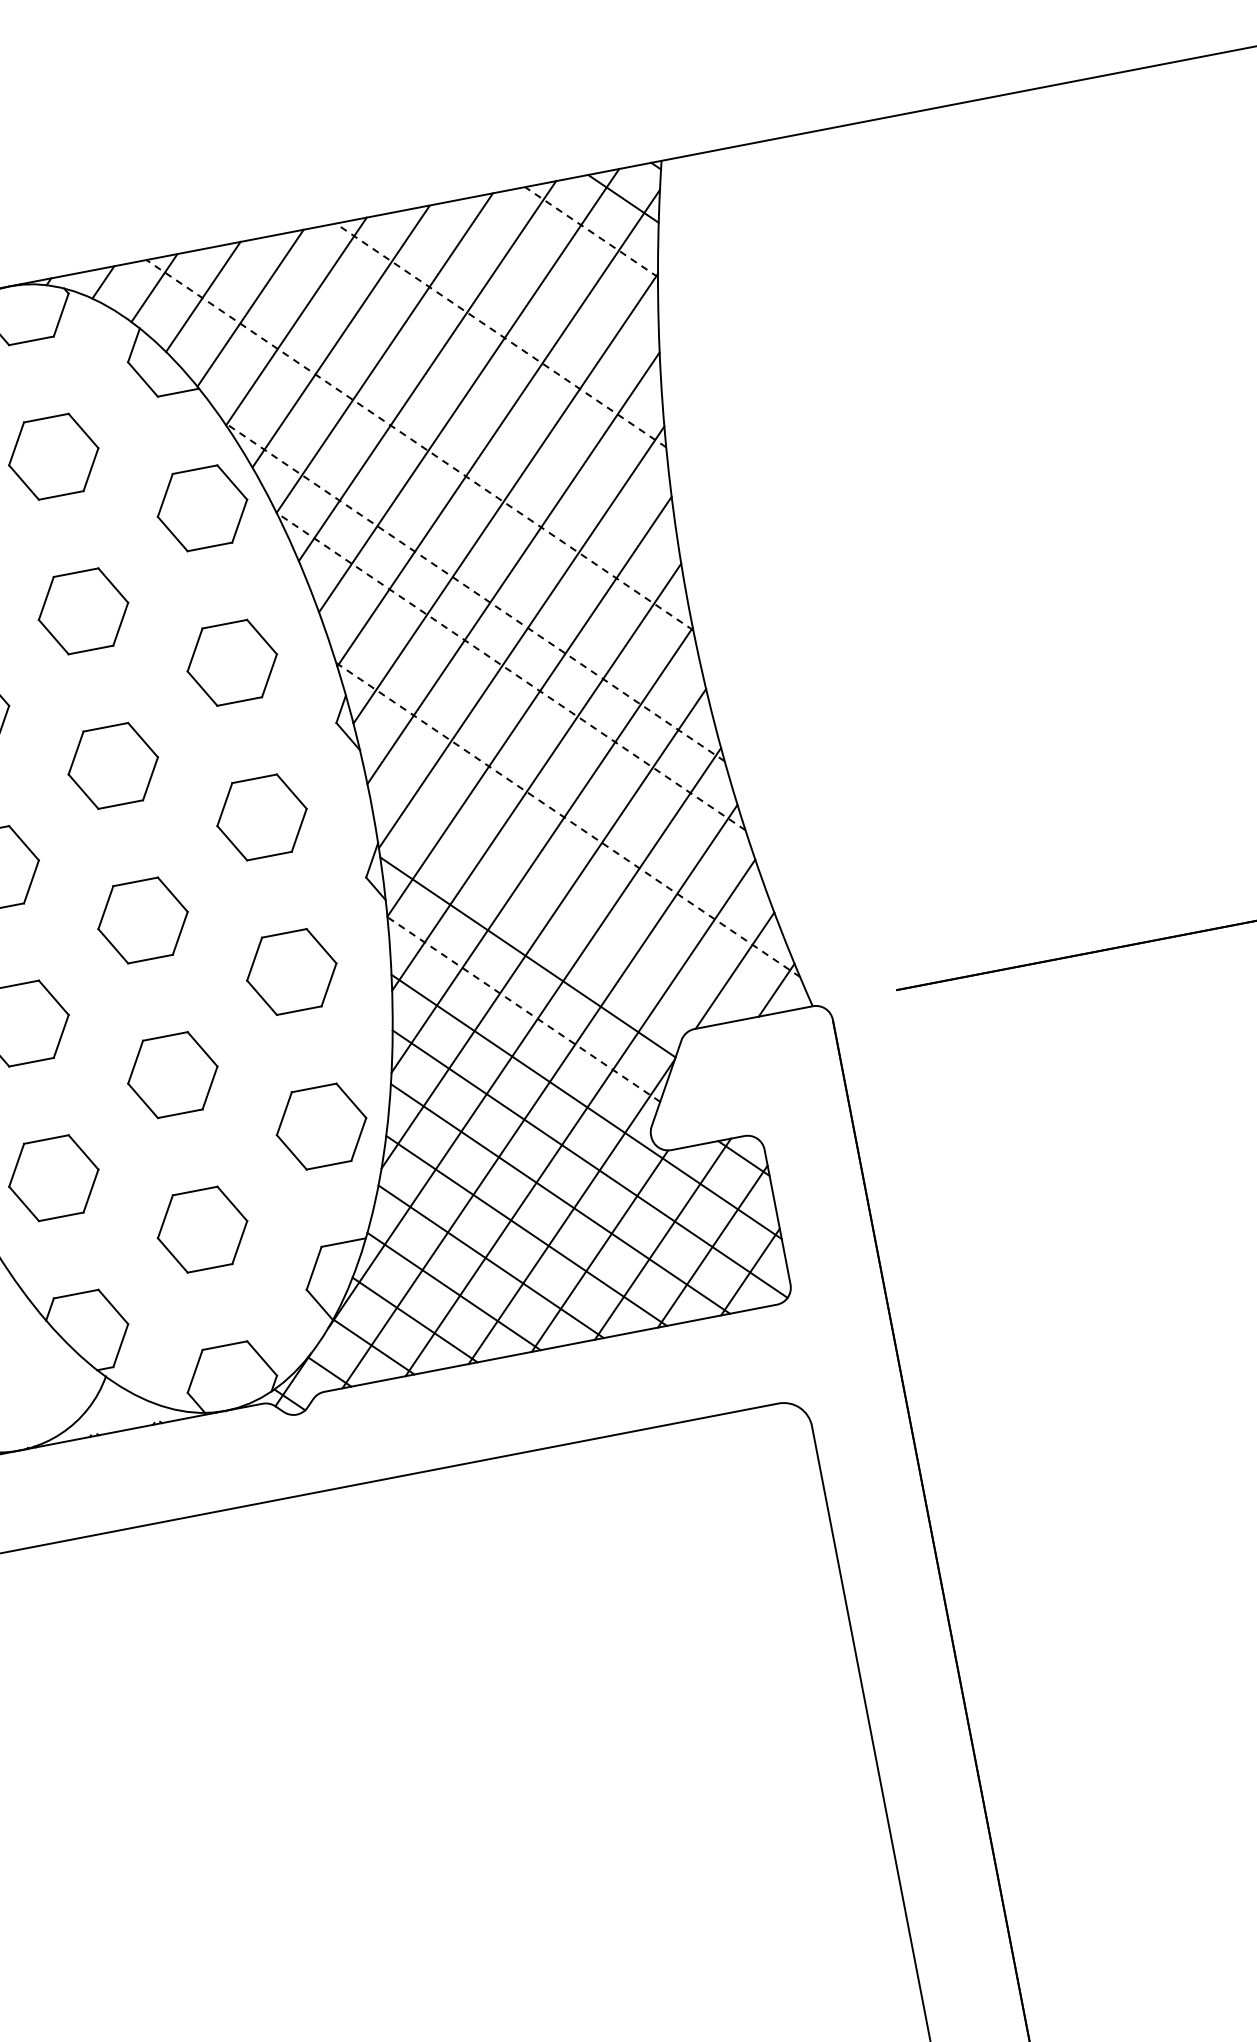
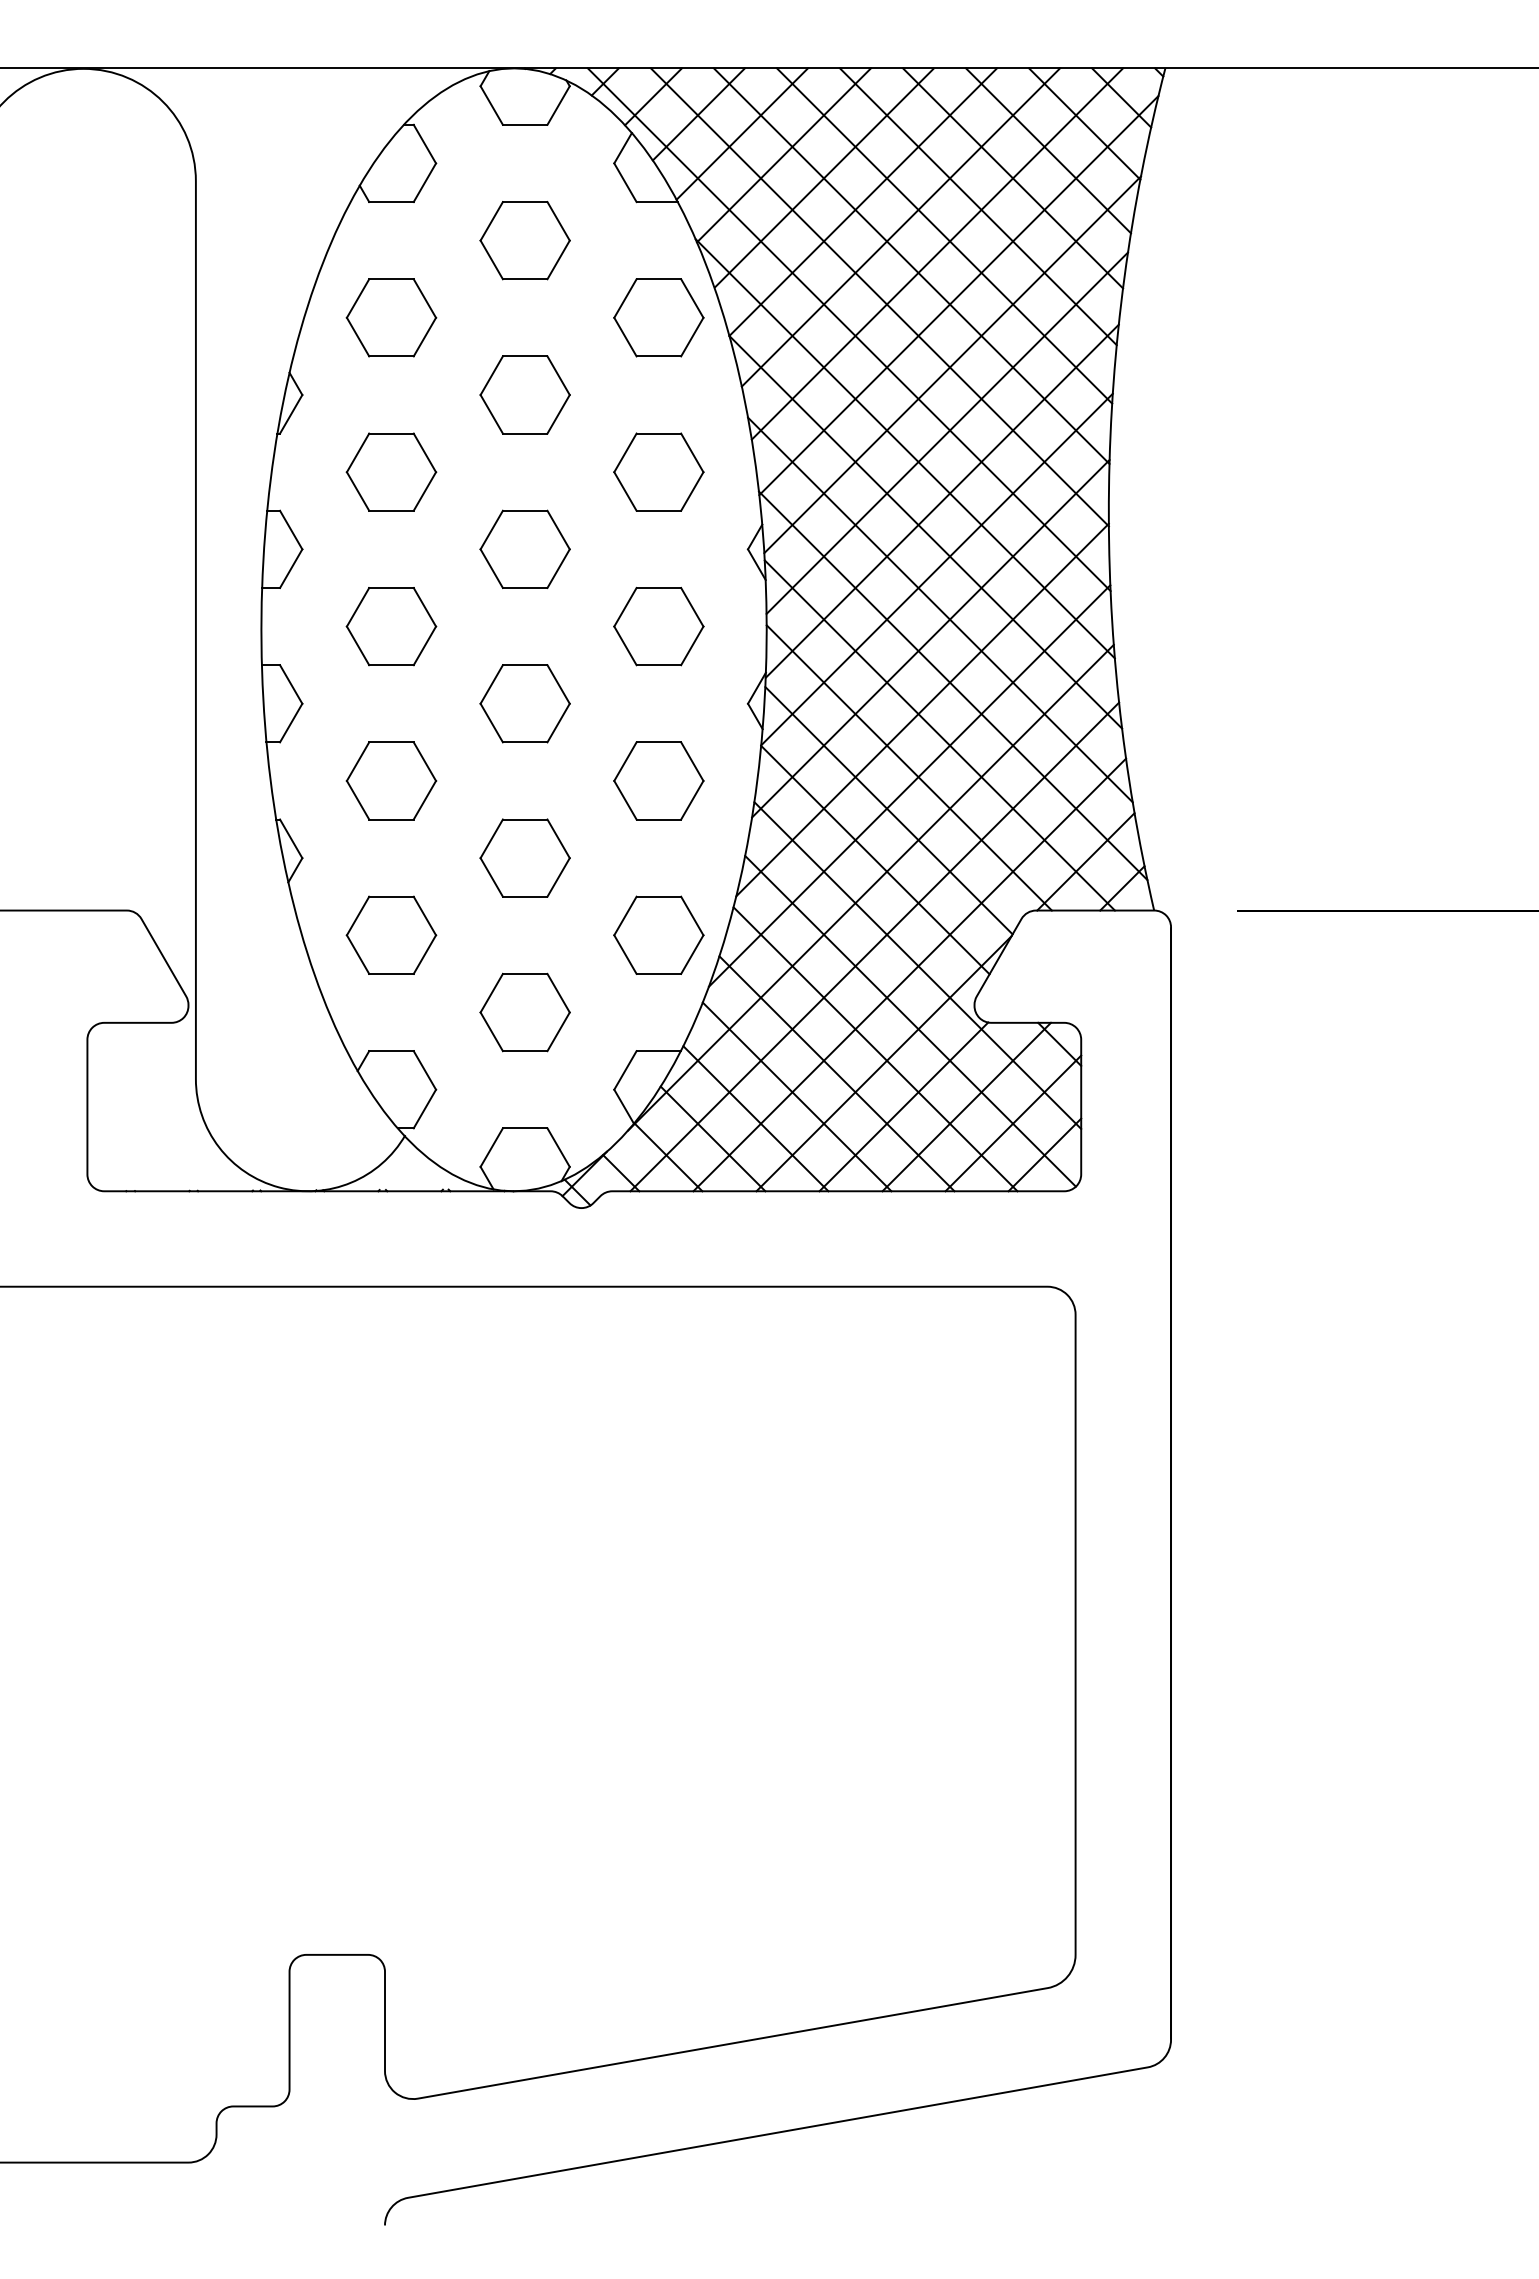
line: (591, 232) -> (1084, 124), dashed -> solid
line: (560, 265) -> (1048, 150), added
line: (530, 300) -> (1013, 178), added
line: (501, 335) -> (978, 206), dashed -> solid
line: (472, 370) -> (944, 235), added
line: (445, 407) -> (911, 265), added
line: (419, 445) -> (879, 297), dashed -> solid
line: (394, 483) -> (848, 329), added
line: (473, 591) -> (904, 448), dashed -> solid
line: (510, 671) -> (925, 532), dashed -> solid
line: (540, 746) -> (940, 609), added
line: (568, 819) -> (953, 685), dashed -> solid
line: (564, 872) -> (939, 735), added
line: (539, 910) -> (908, 767), added
line: (523, 1008) -> (875, 859), dashed -> solid

